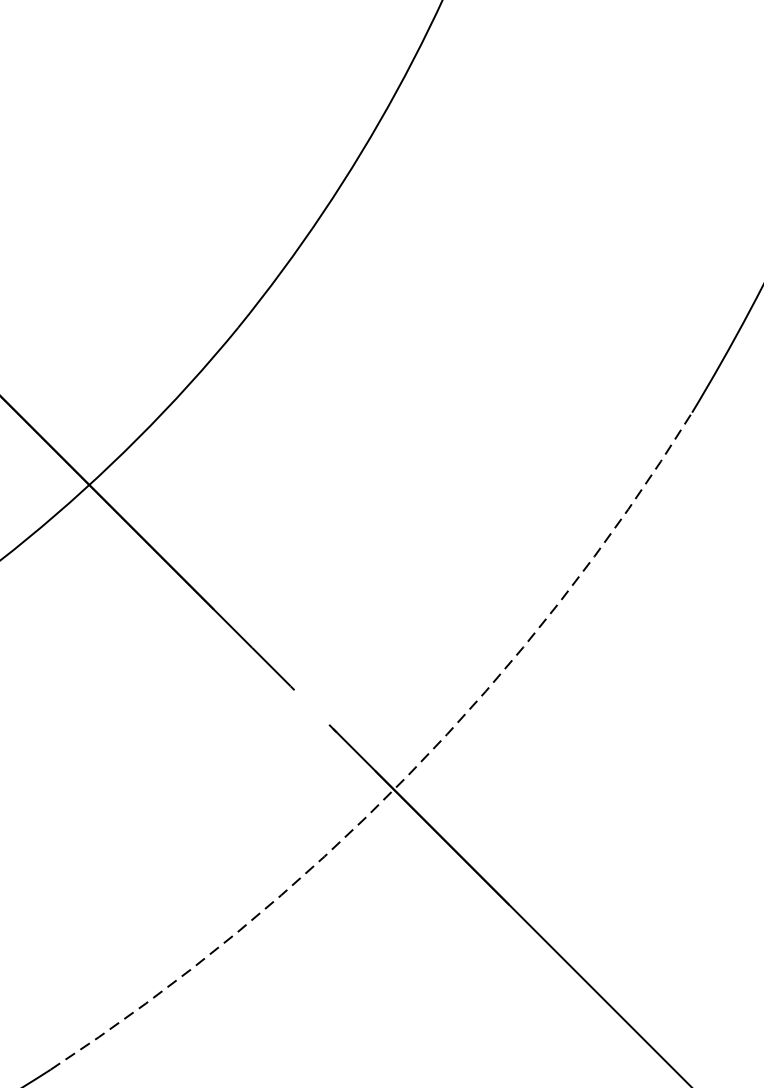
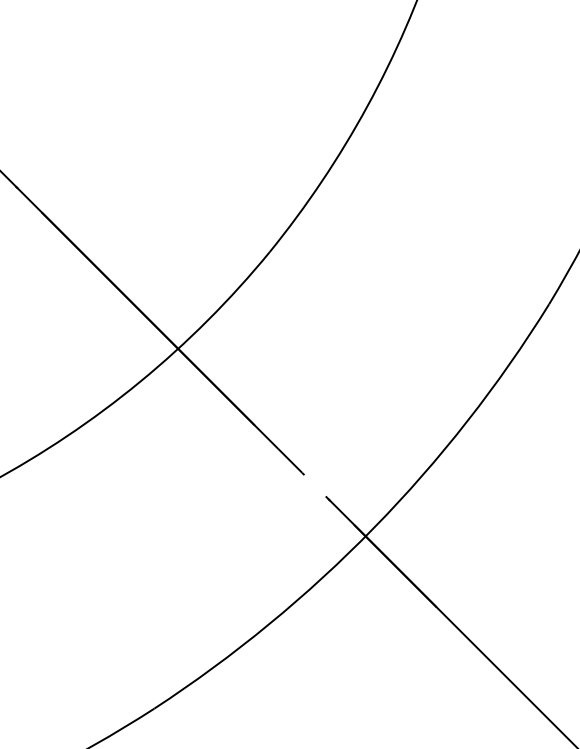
arc: (406, 776) -> (373, 528), dashed -> solid

